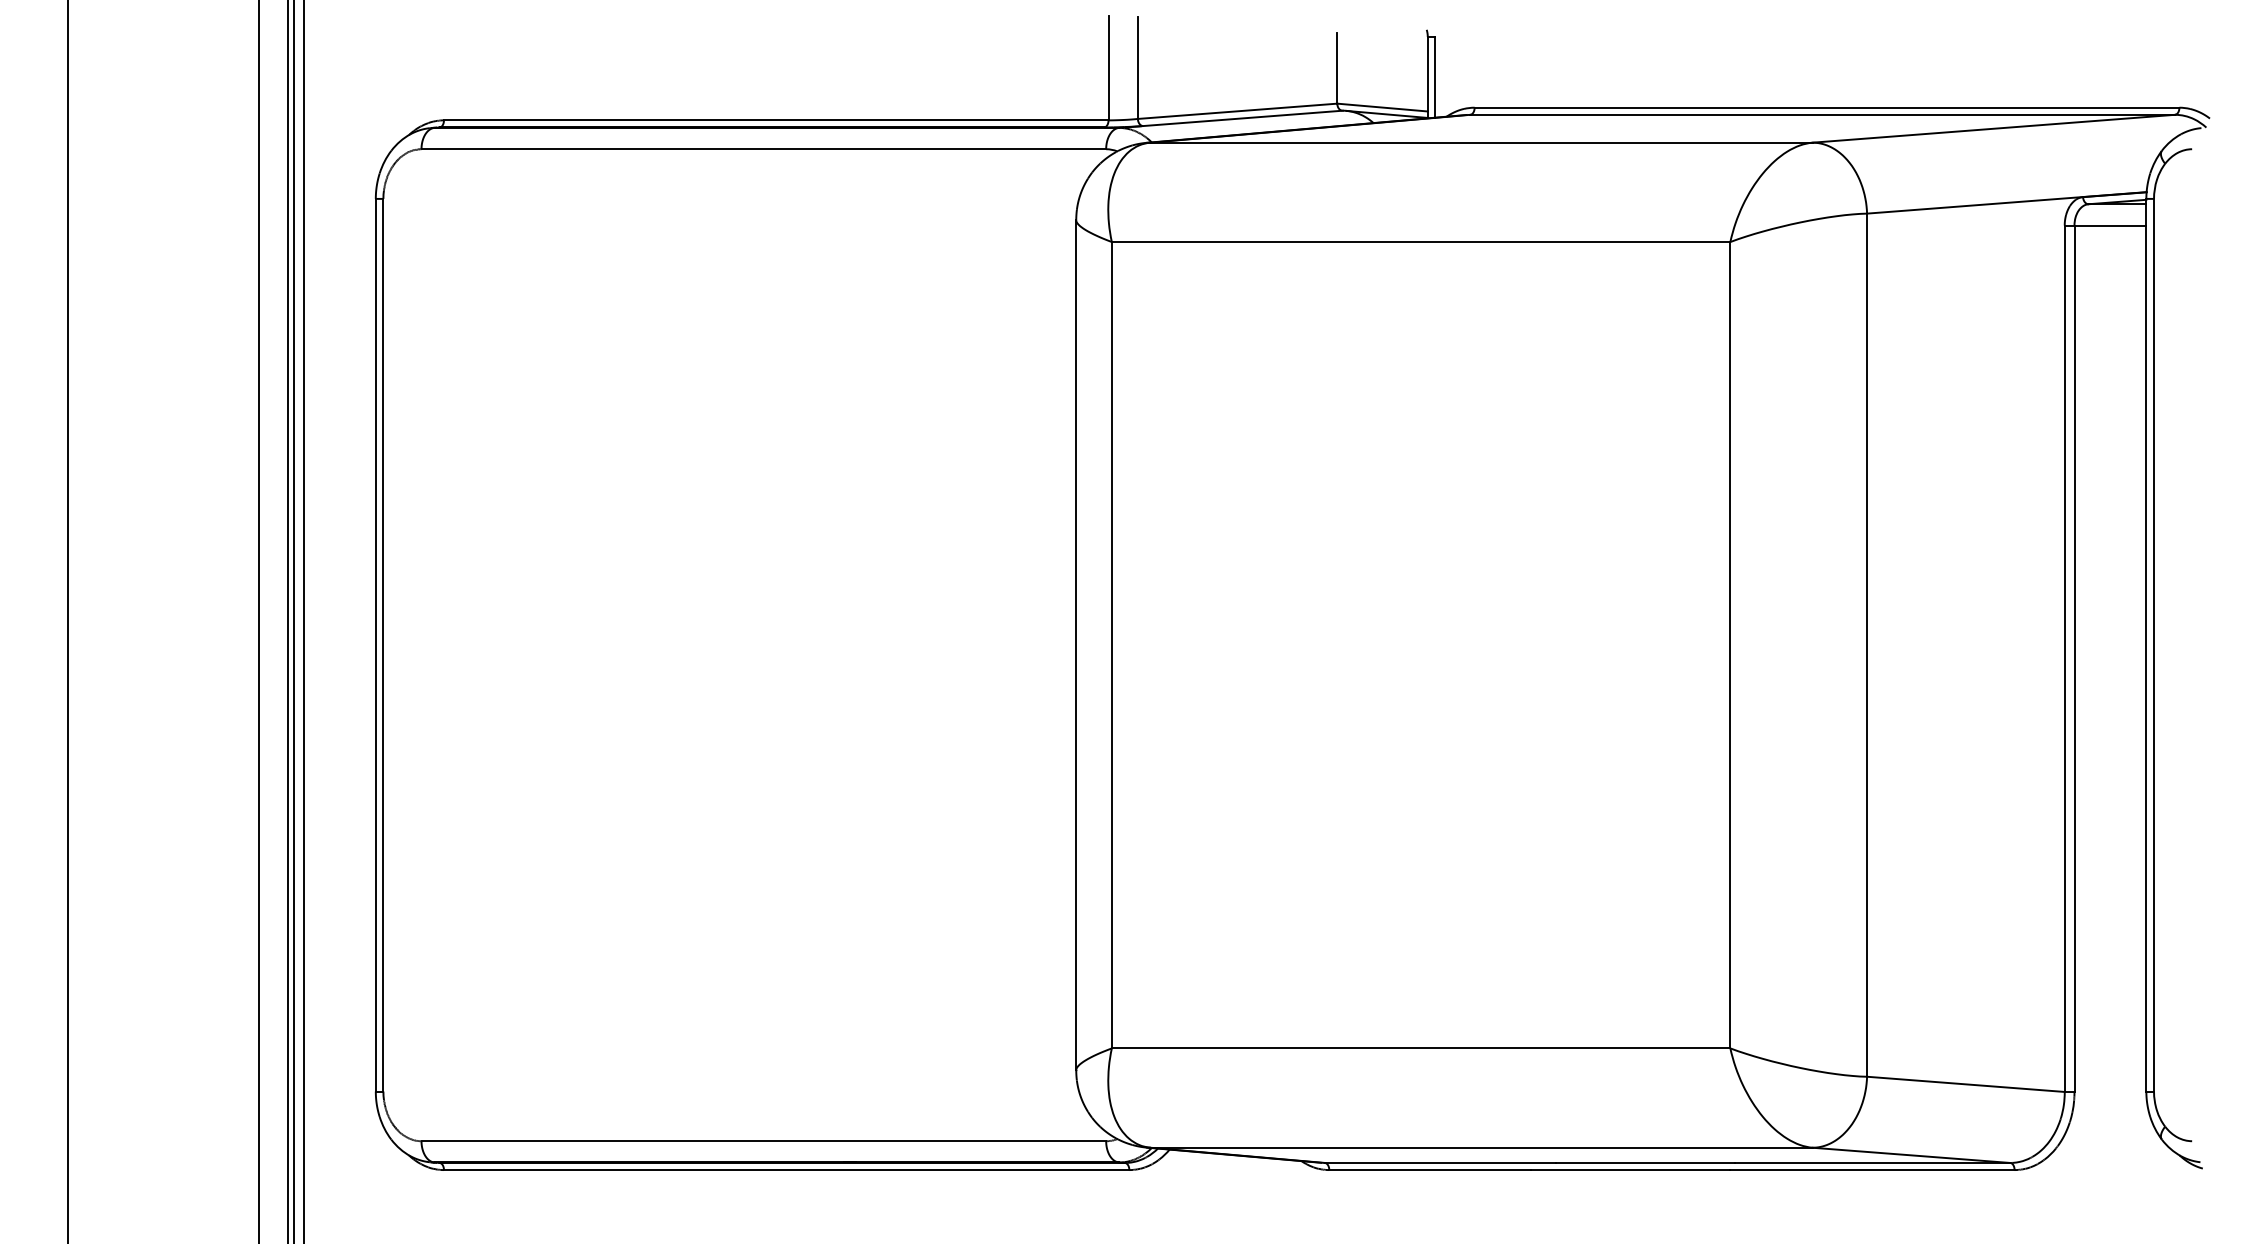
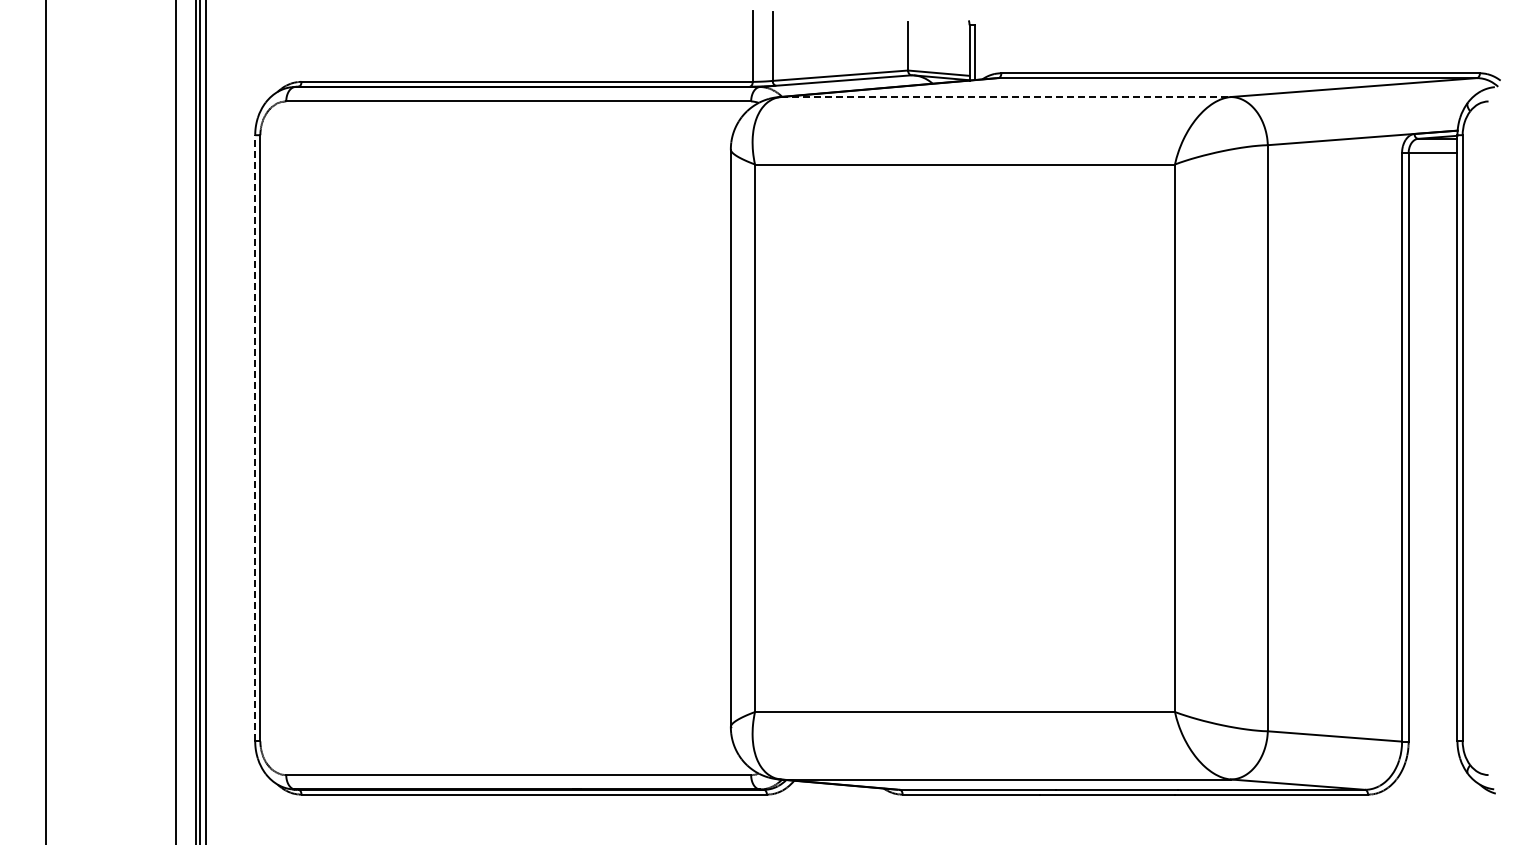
line: (1482, 143) -> (1006, 97), solid -> dashed
line: (376, 644) -> (255, 437), solid -> dashed

